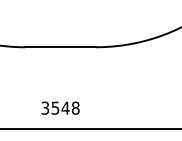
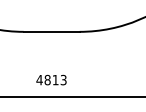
text: (60, 107) -> (51, 79), 3548 -> 4813

